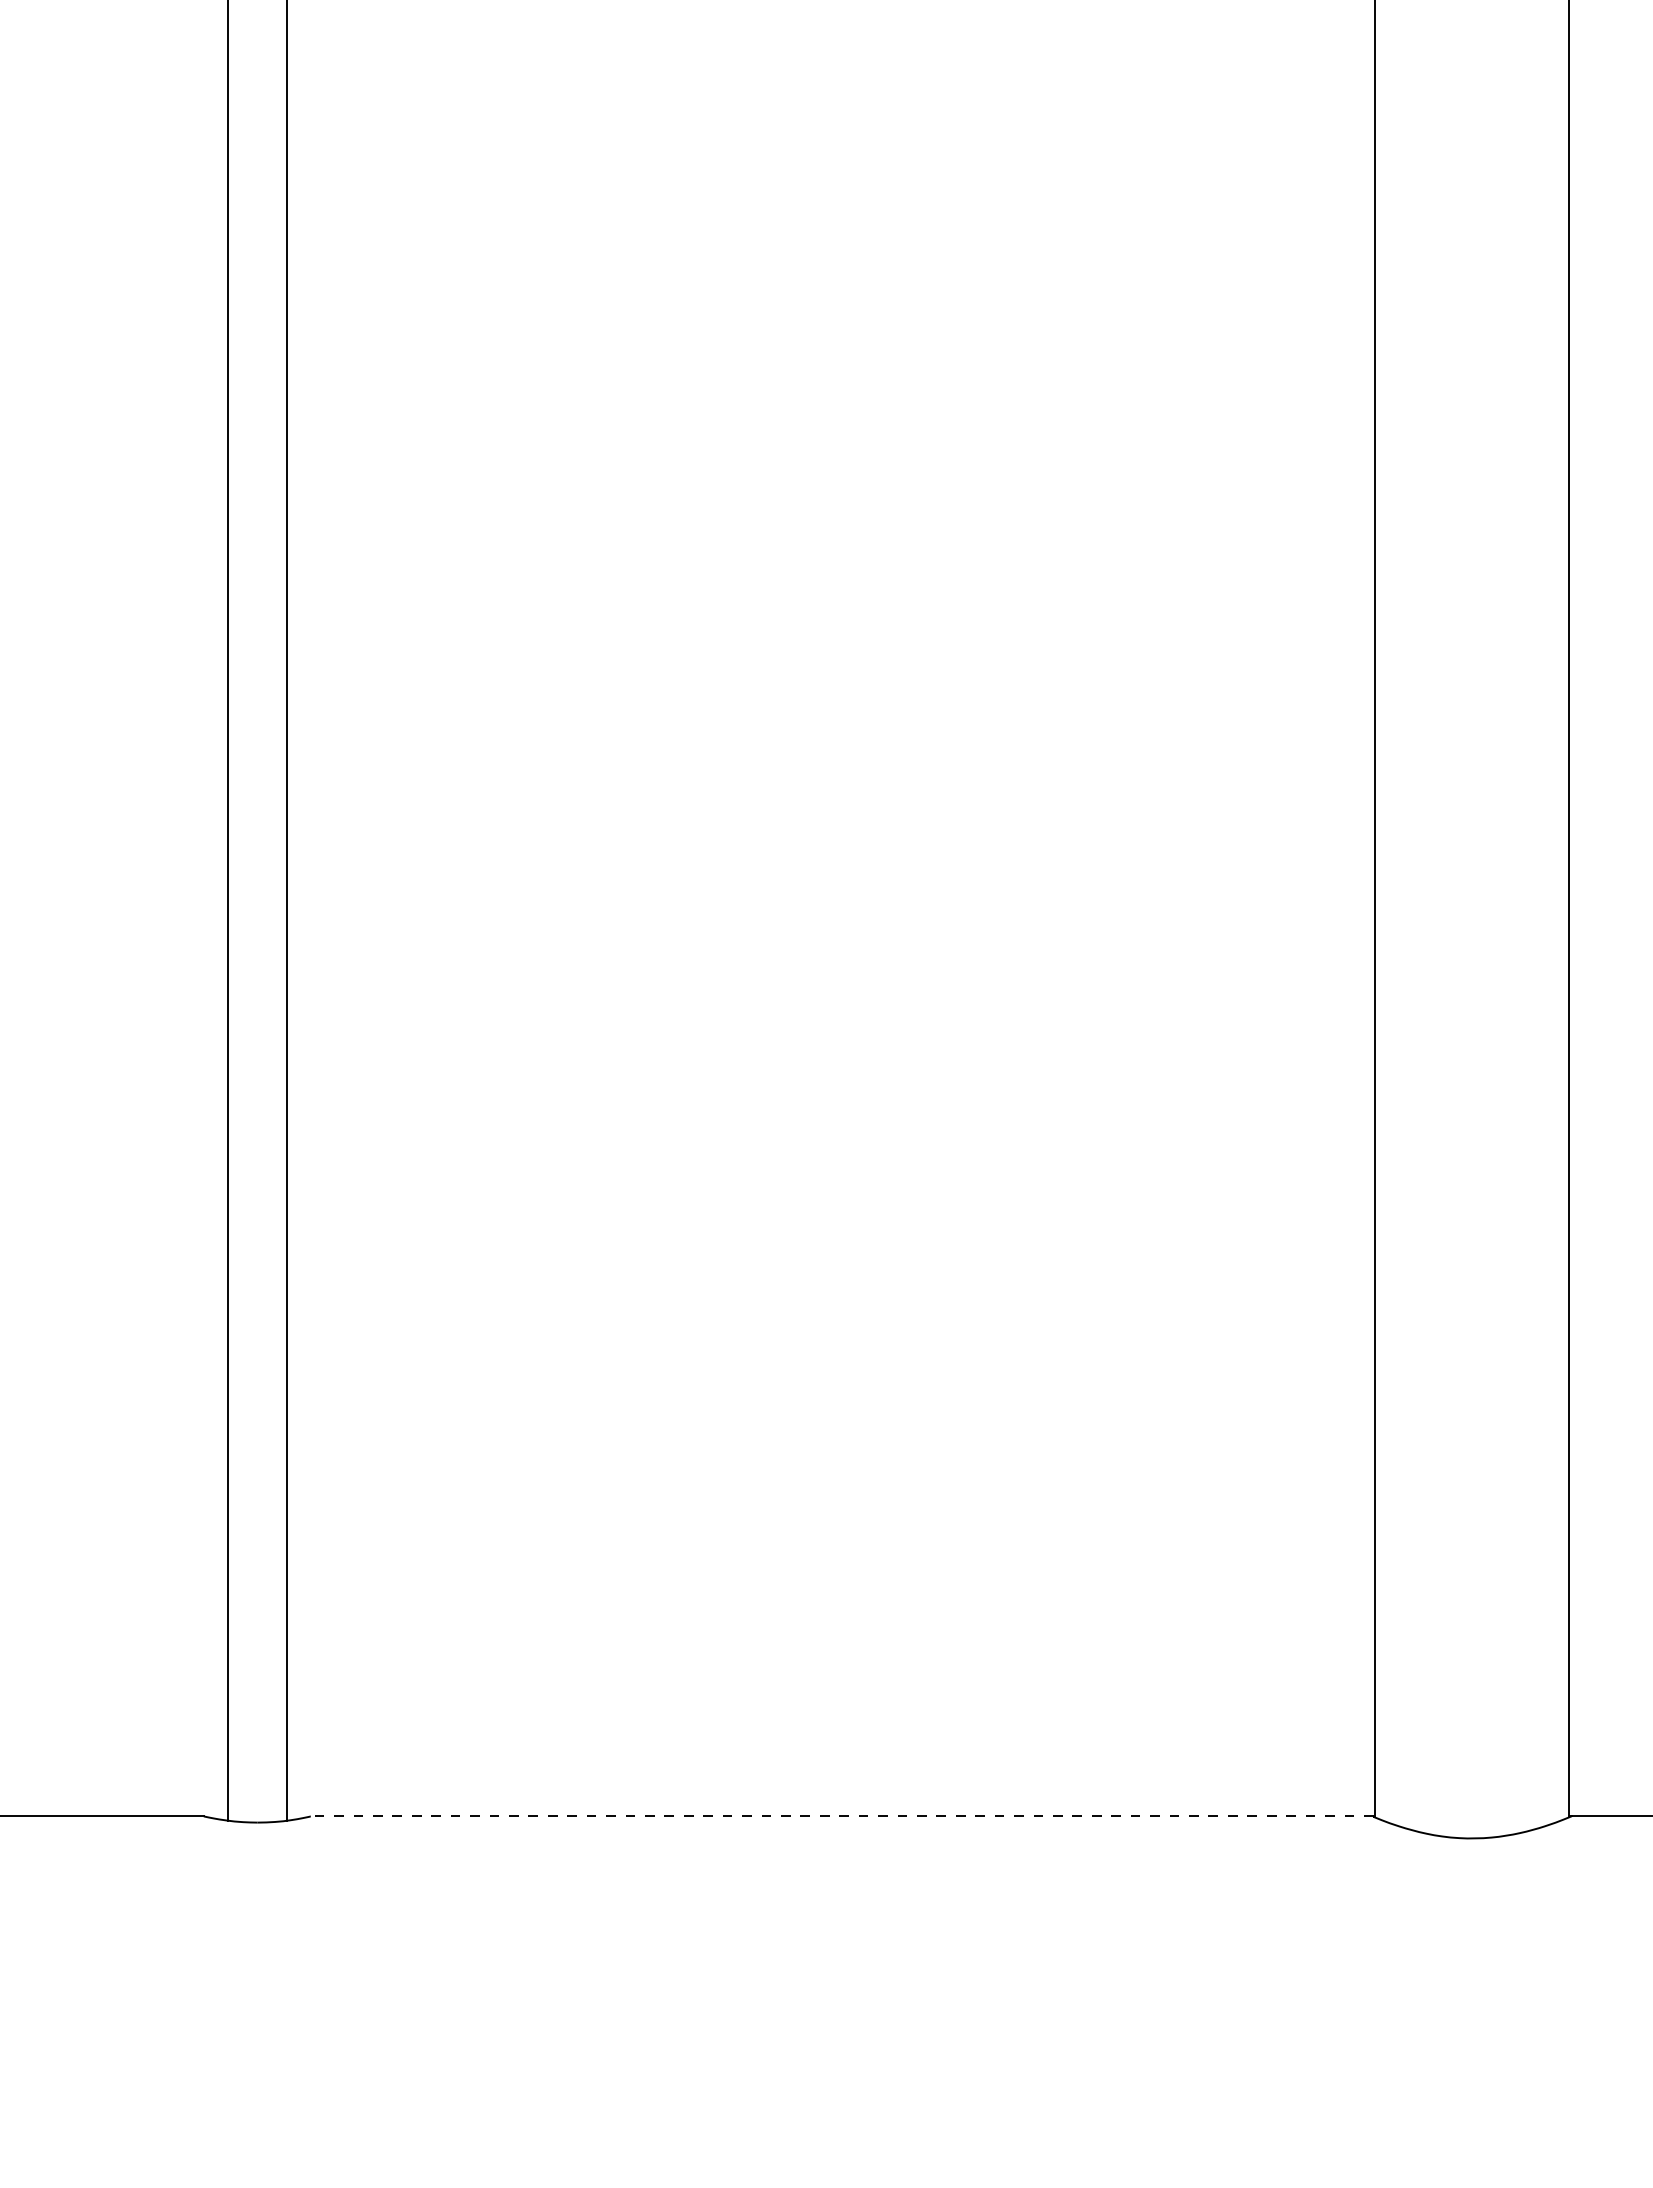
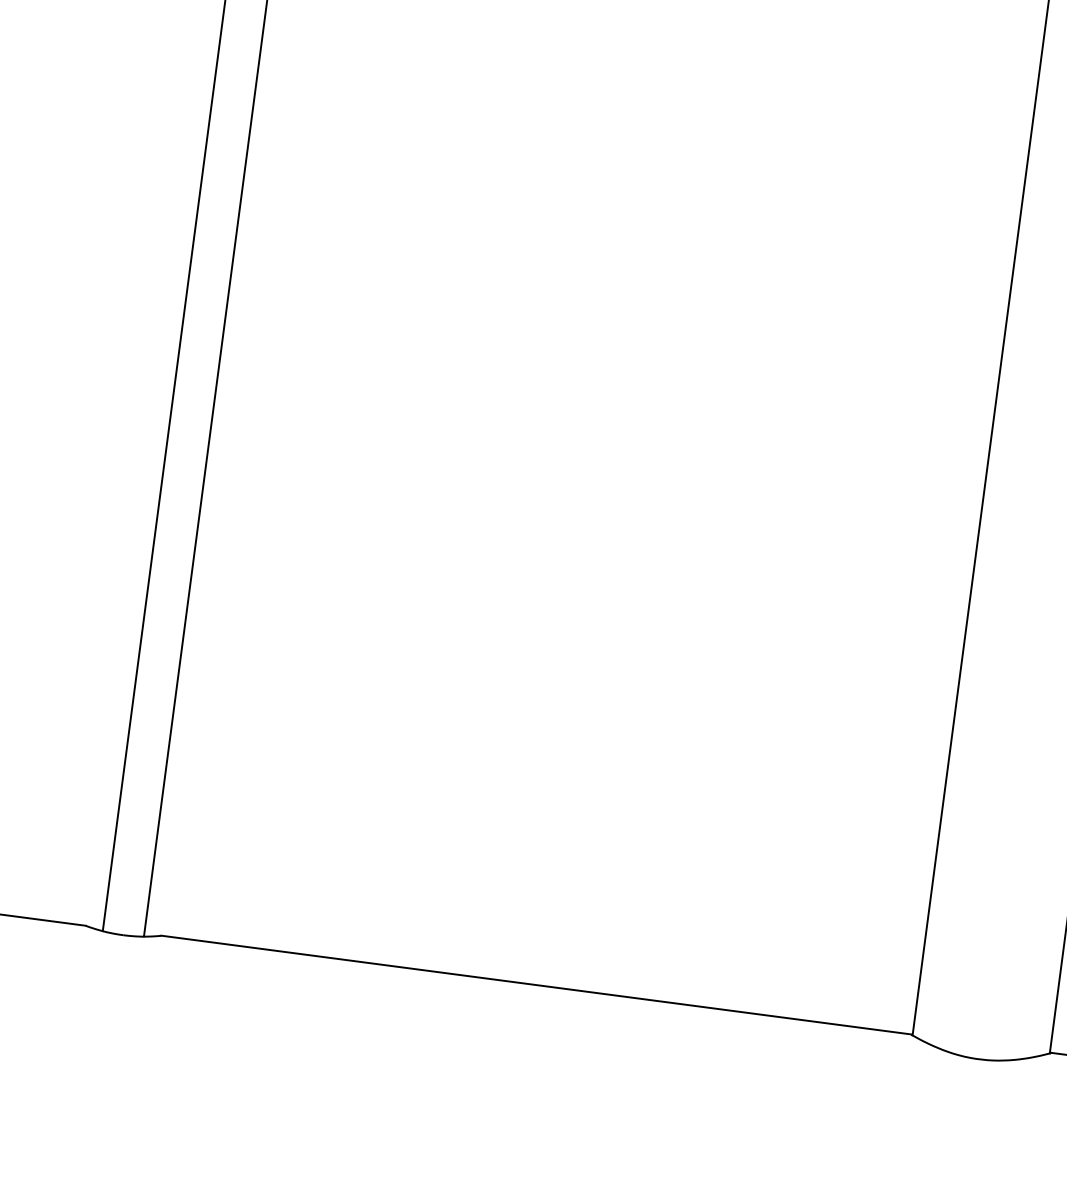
line: (841, 1816) -> (536, 985), dashed -> solid

